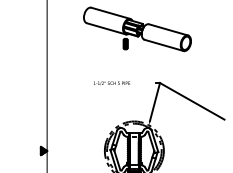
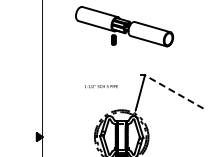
text: (112, 83) -> (101, 86), moved
line: (192, 100) -> (174, 91), solid -> dashed

